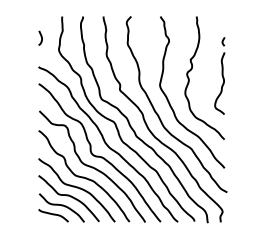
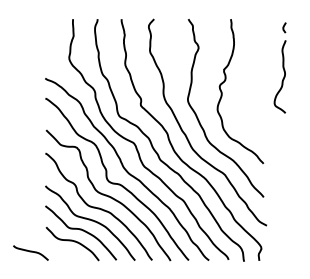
curve: (41, 38) -> (48, 44), removed
part: (219, 75) -> (279, 67), moved
curve: (53, 215) -> (30, 252), moved

